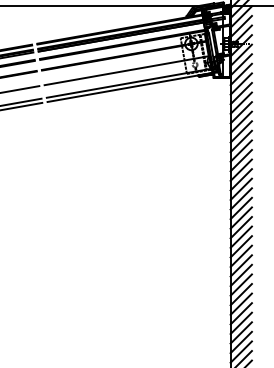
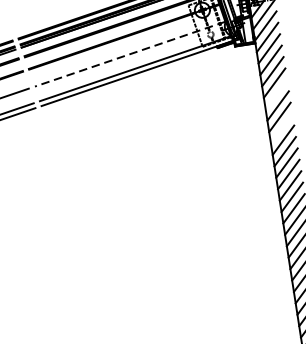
line: (126, 70) -> (129, 53), solid -> dashed
line: (240, 122) -> (275, 94), removed
line: (240, 150) -> (280, 128), removed

